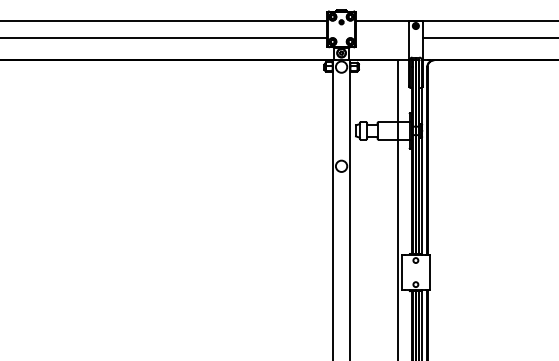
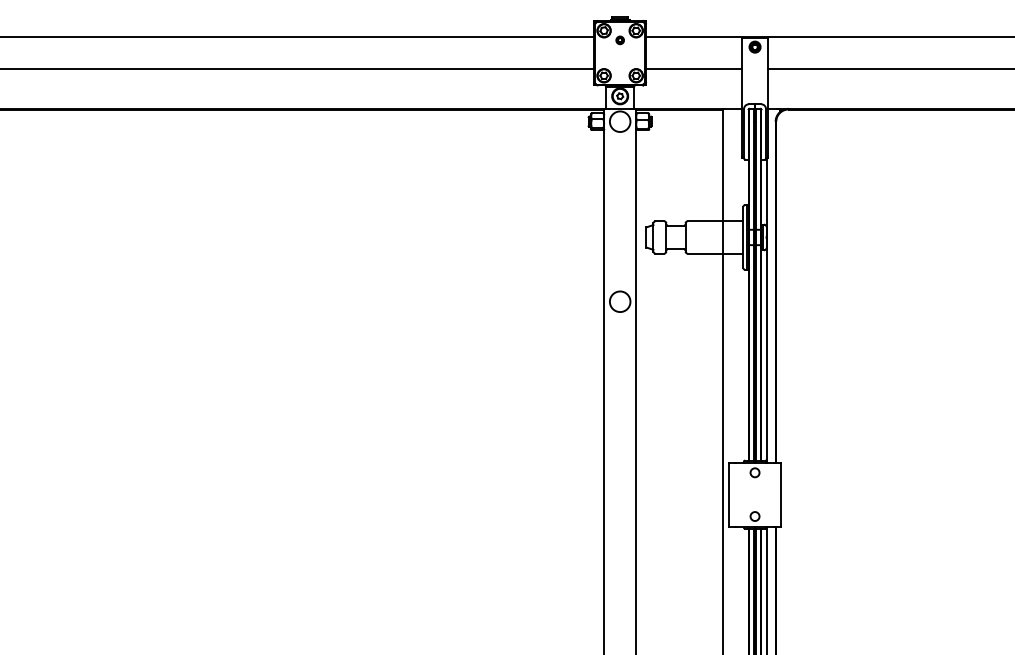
line: (381, 38) -> (692, 69), added

